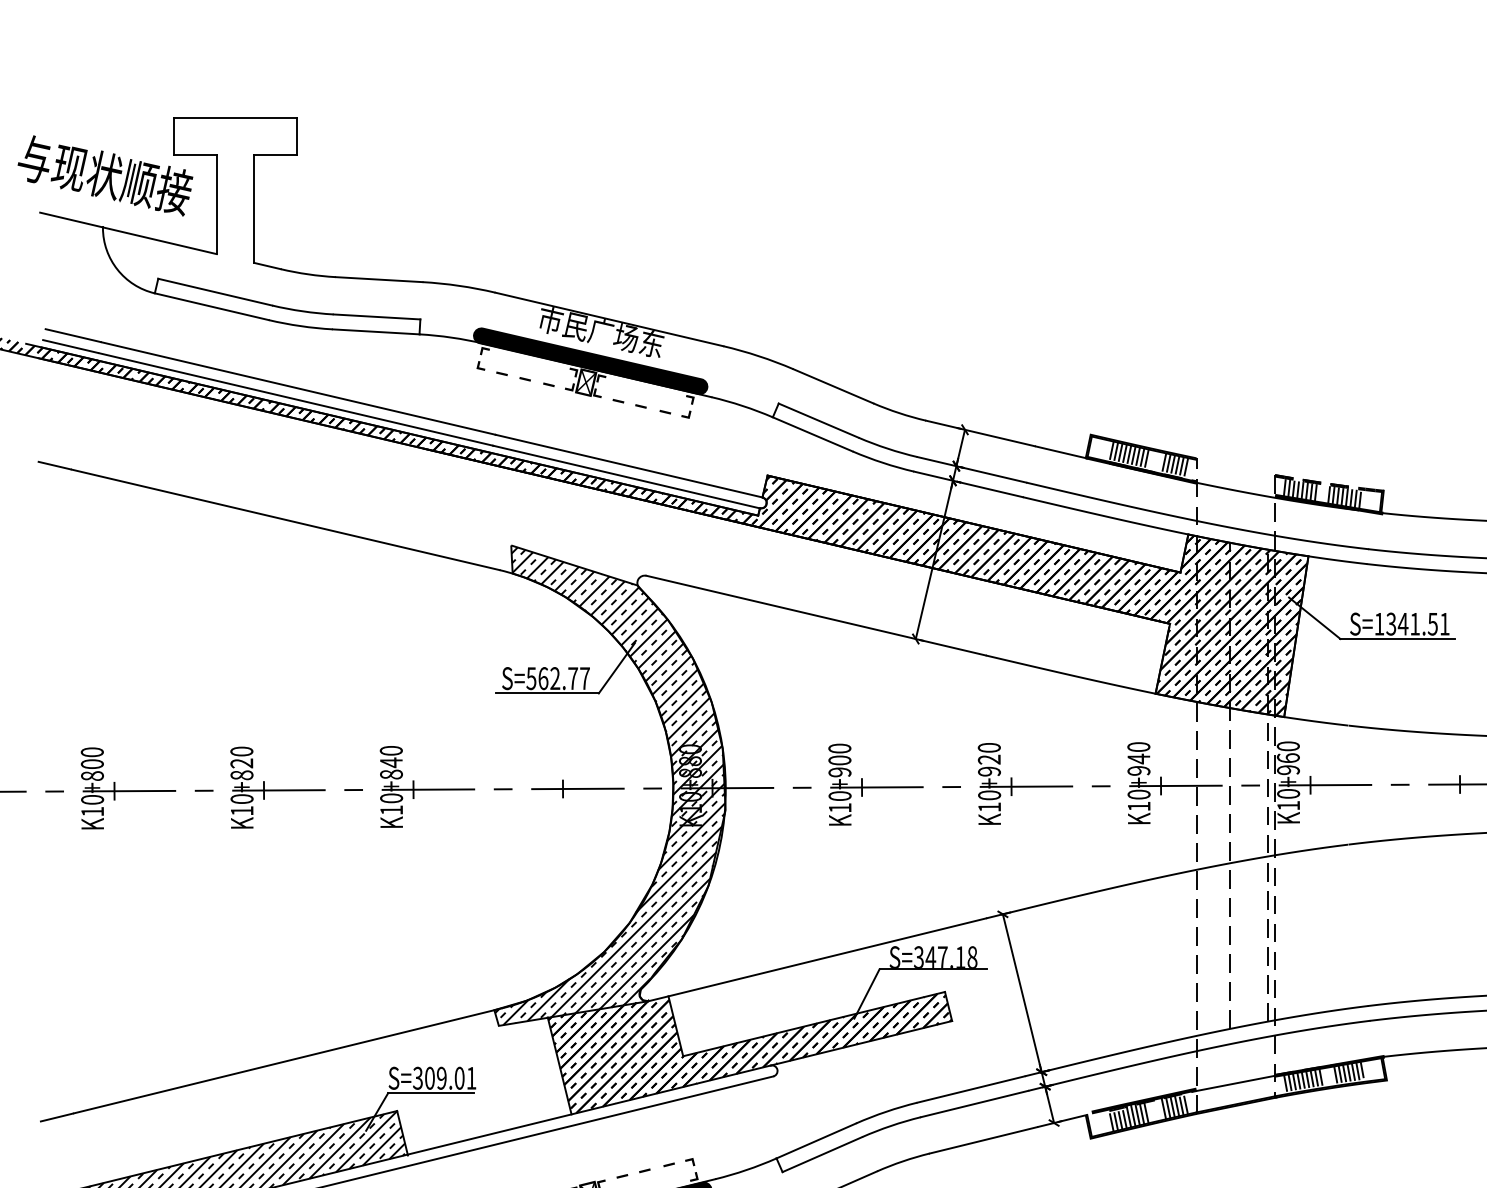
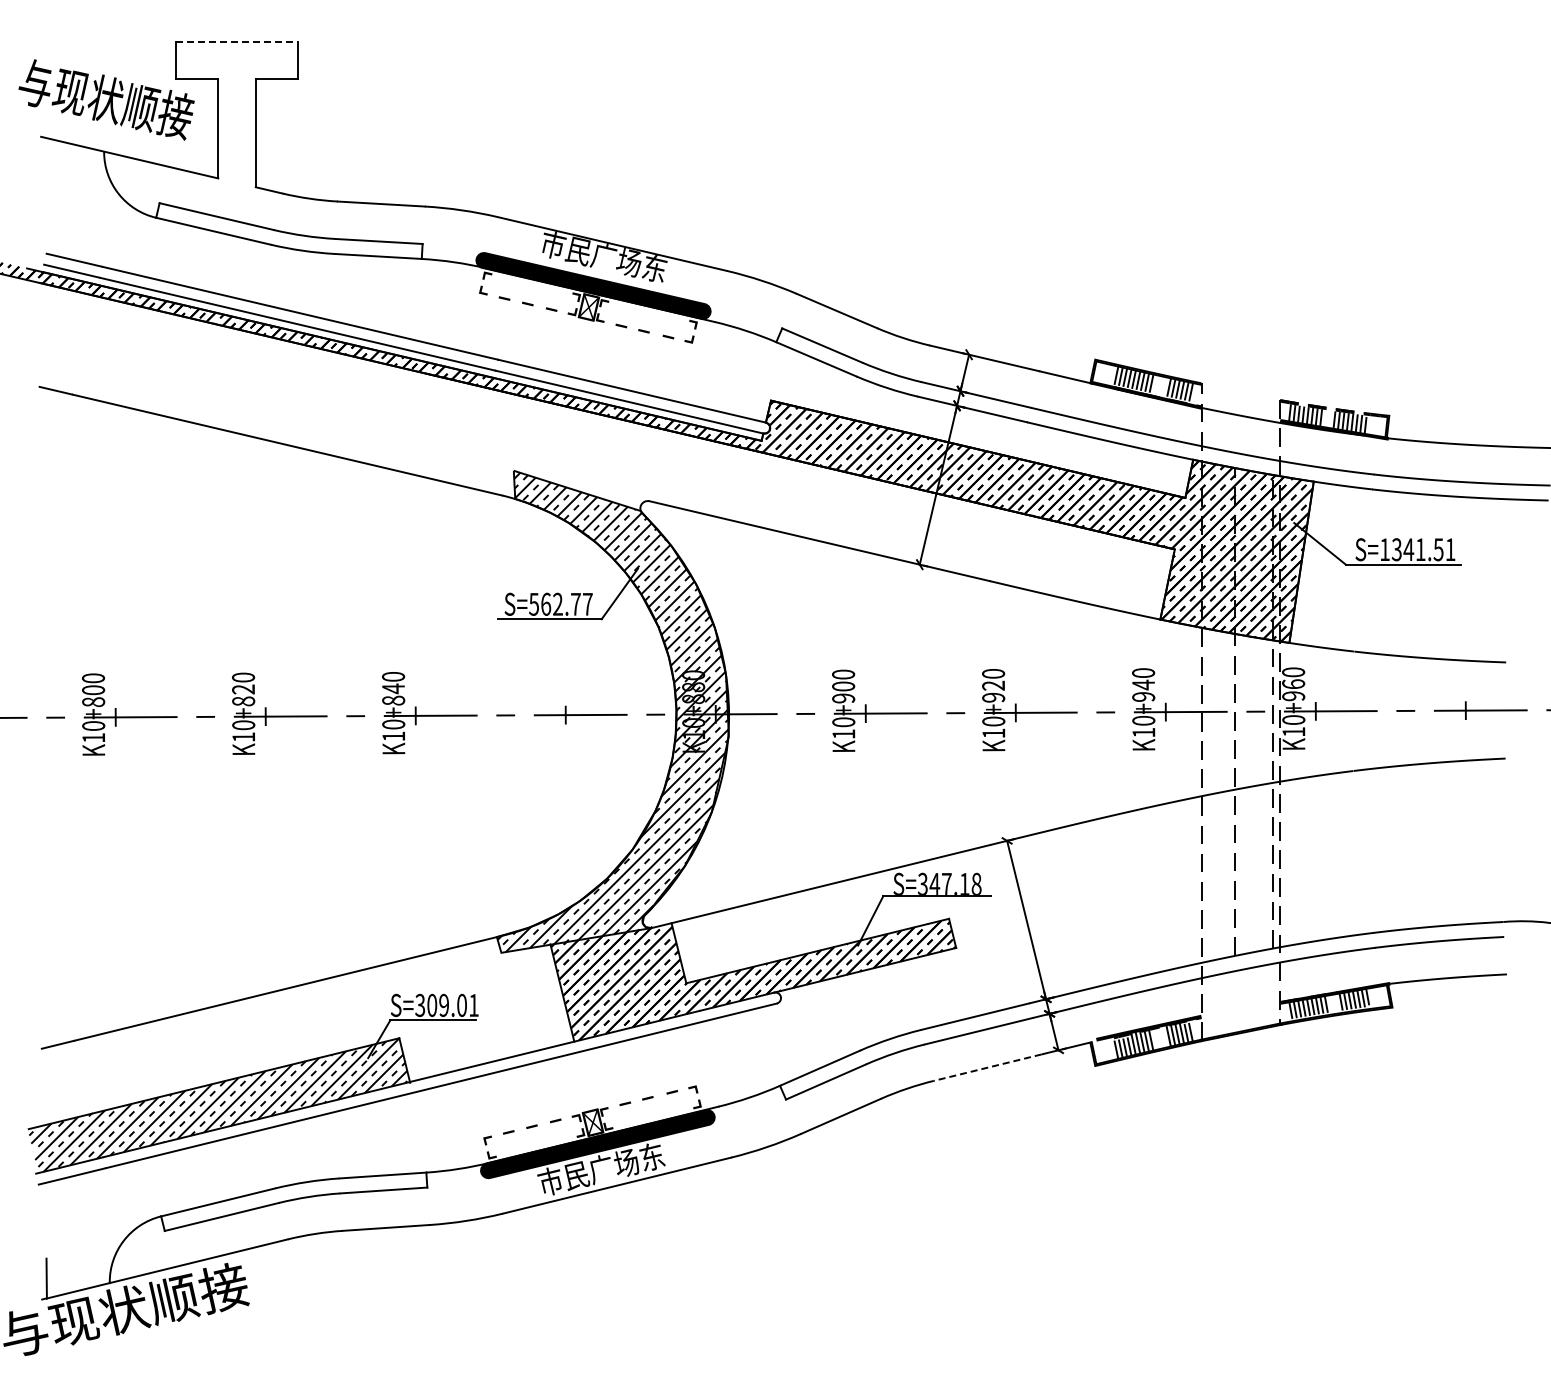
line: (235, 117) -> (237, 41), solid -> dashed
line: (1235, 1083) -> (1240, 1010), removed
line: (983, 1140) -> (987, 1067), solid -> dashed

